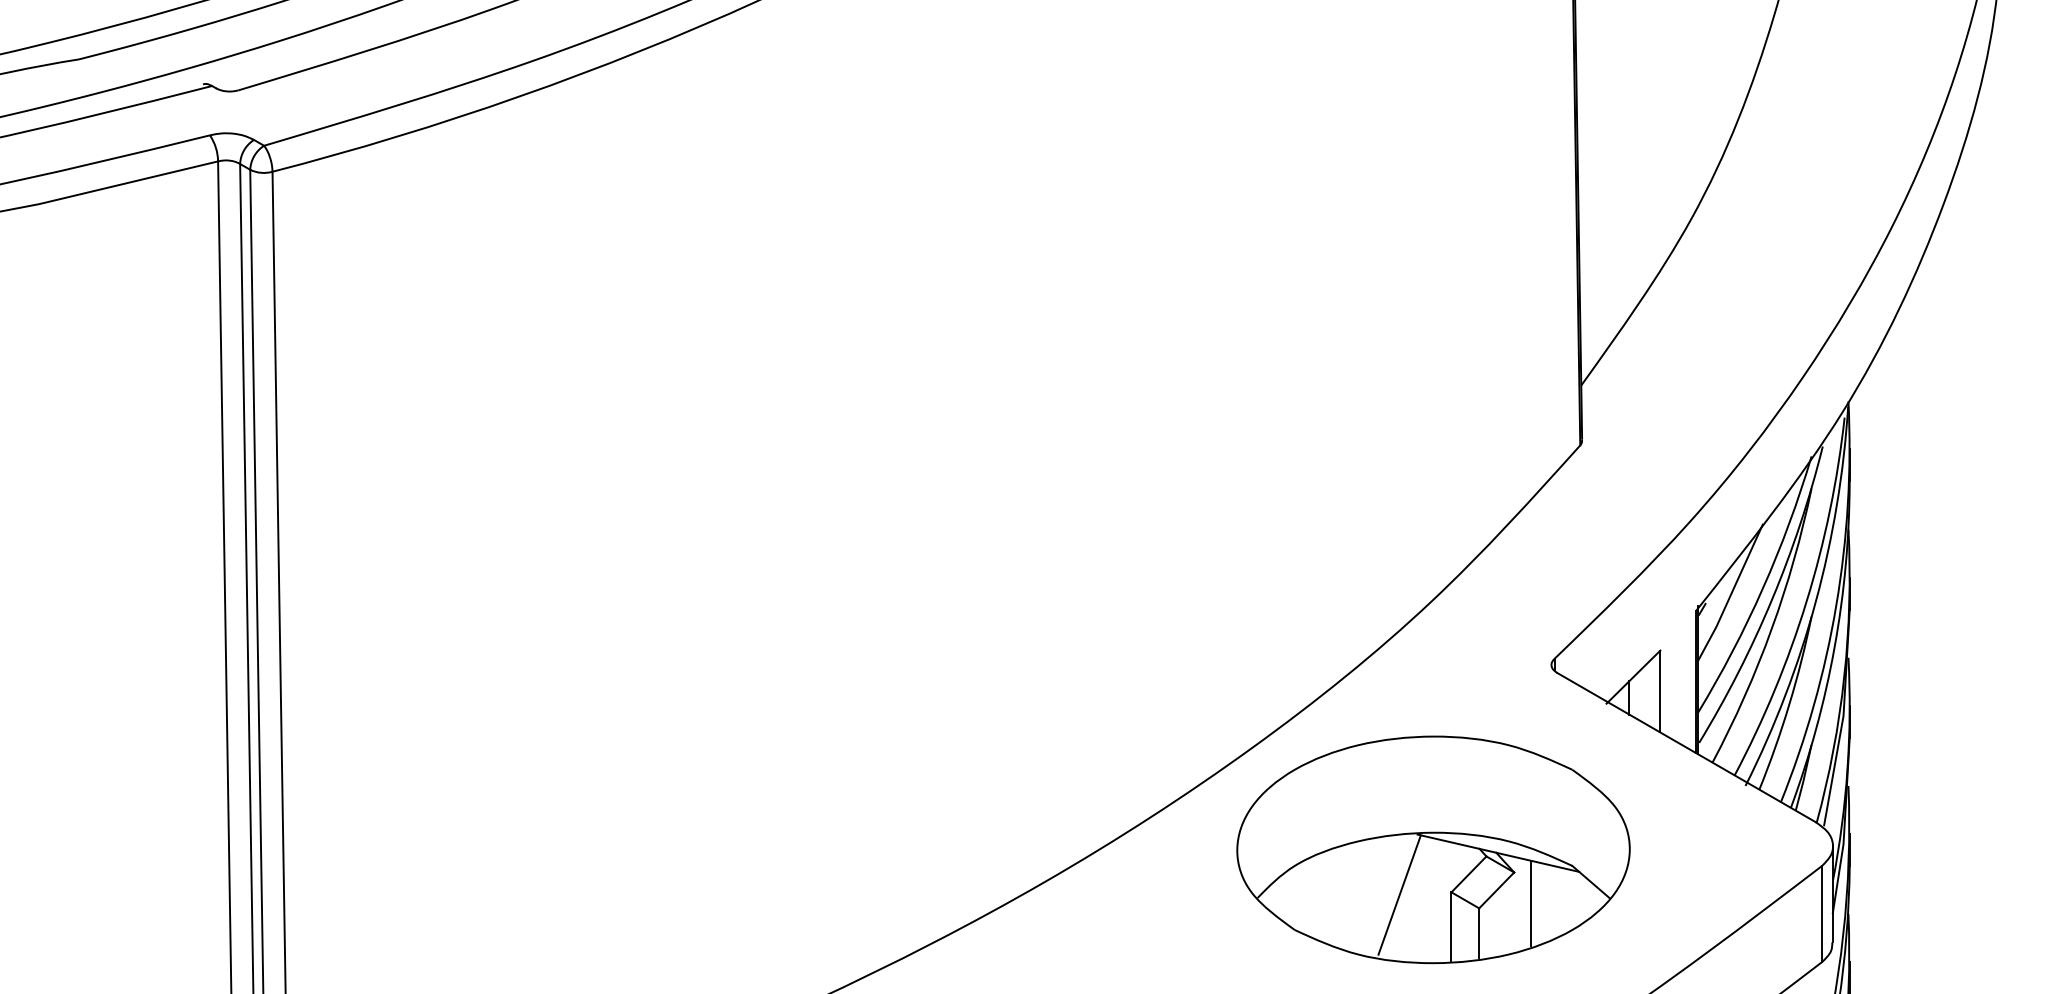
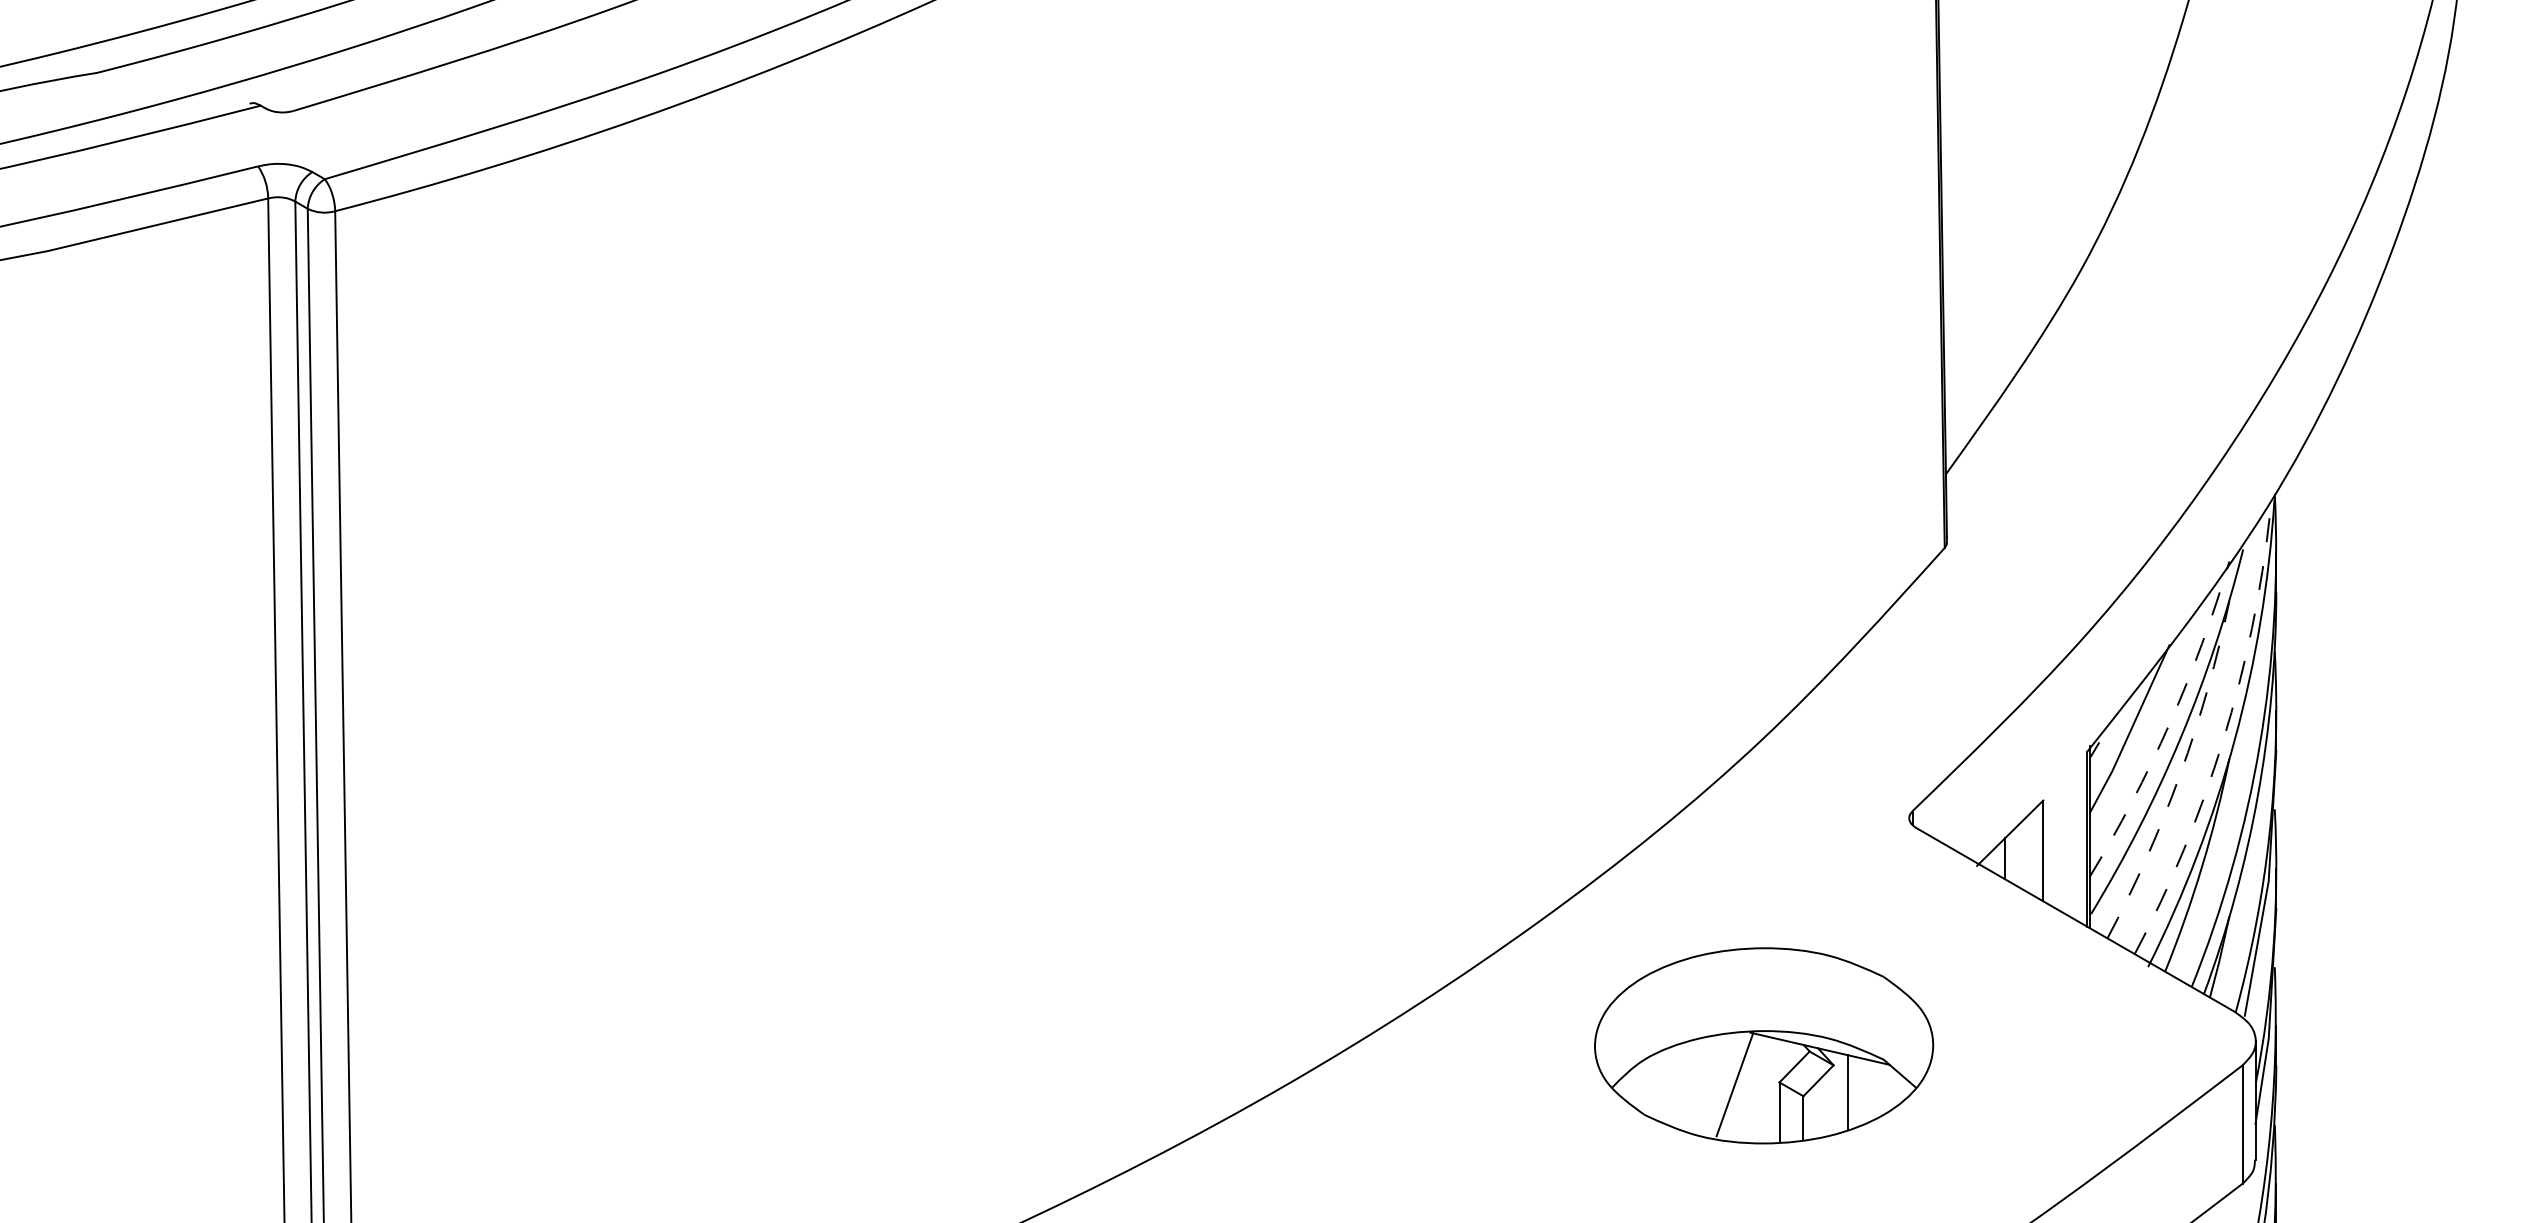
arc: (1762, 588) -> (2169, 723), solid -> dashed
arc: (1806, 601) -> (2223, 740), solid -> dashed
arc: (1771, 629) -> (2180, 774), solid -> dashed
part: (1433, 849) -> (1763, 1045), size x0.7

